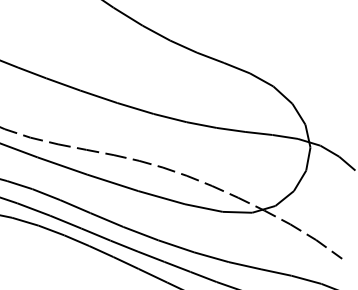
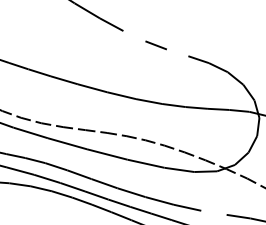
line: (156, 32) -> (134, 35), removed
line: (210, 57) -> (177, 52), removed
line: (244, 265) -> (213, 212), removed

